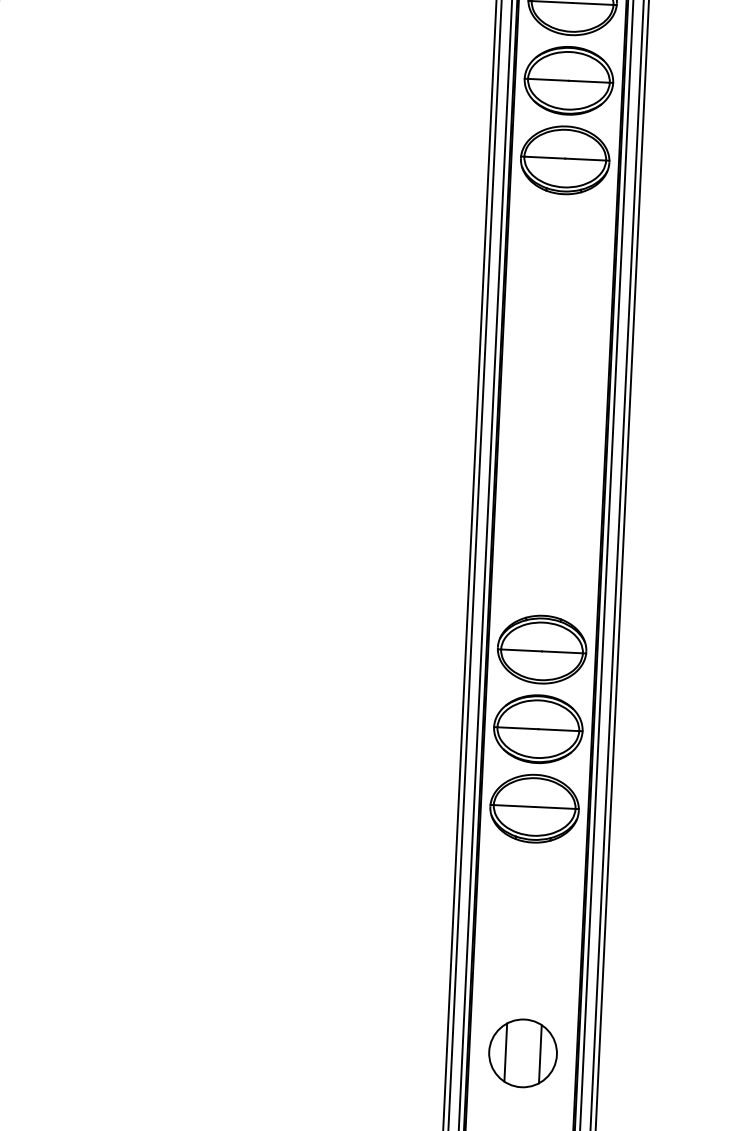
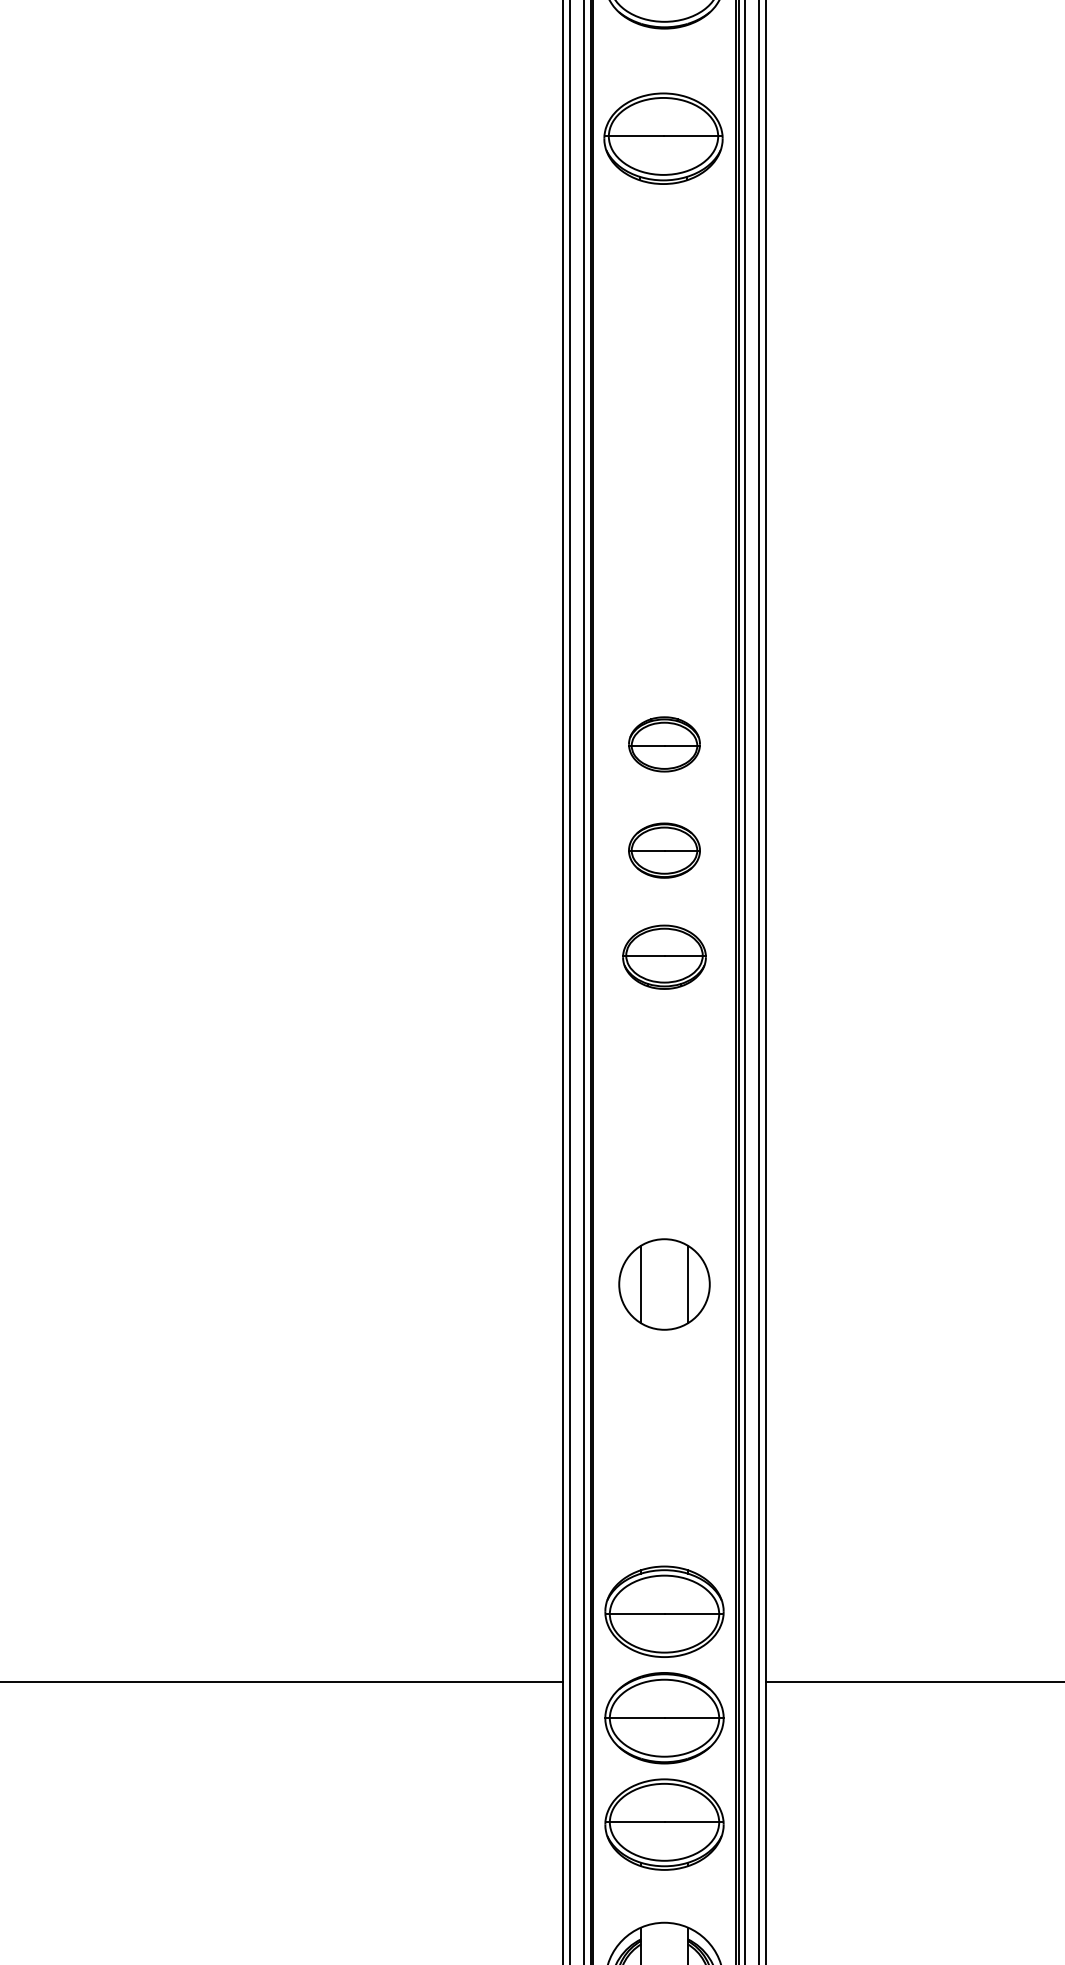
part: (565, 160) -> (663, 138), moved
part: (542, 649) -> (664, 744), size x0.6
part: (538, 728) -> (664, 850), size x0.6
part: (534, 808) -> (664, 957), size x0.7

